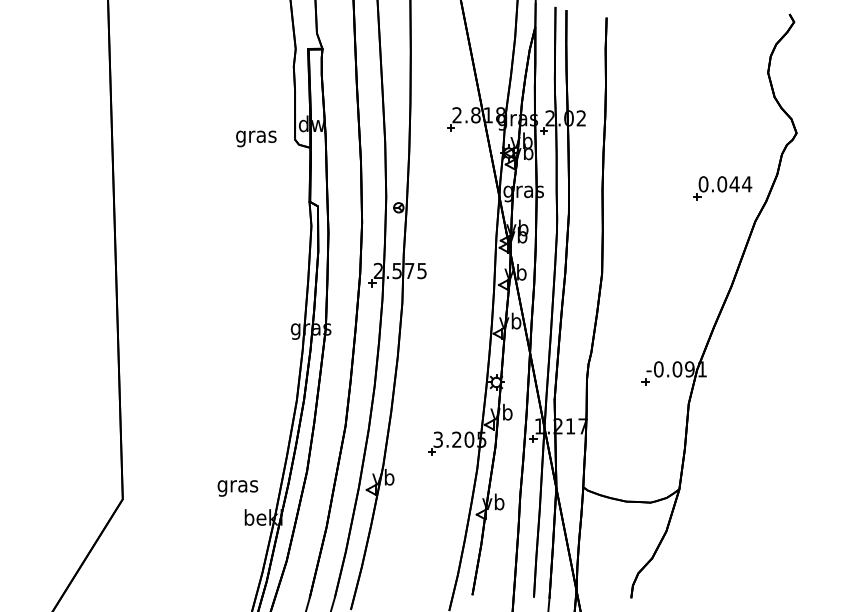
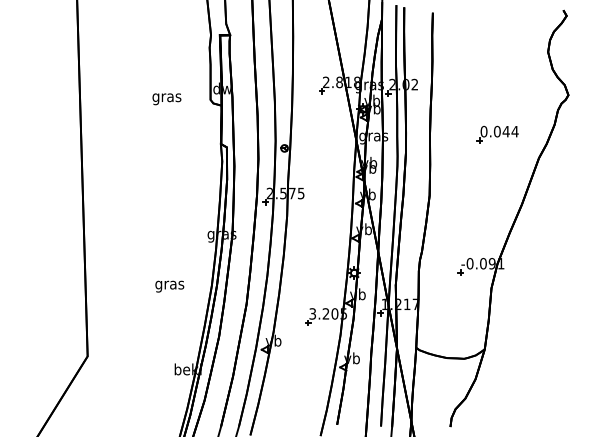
text: (255, 139) -> (166, 99), moved
part: (722, 188) -> (497, 134), moved
text: (237, 488) -> (169, 286), moved

